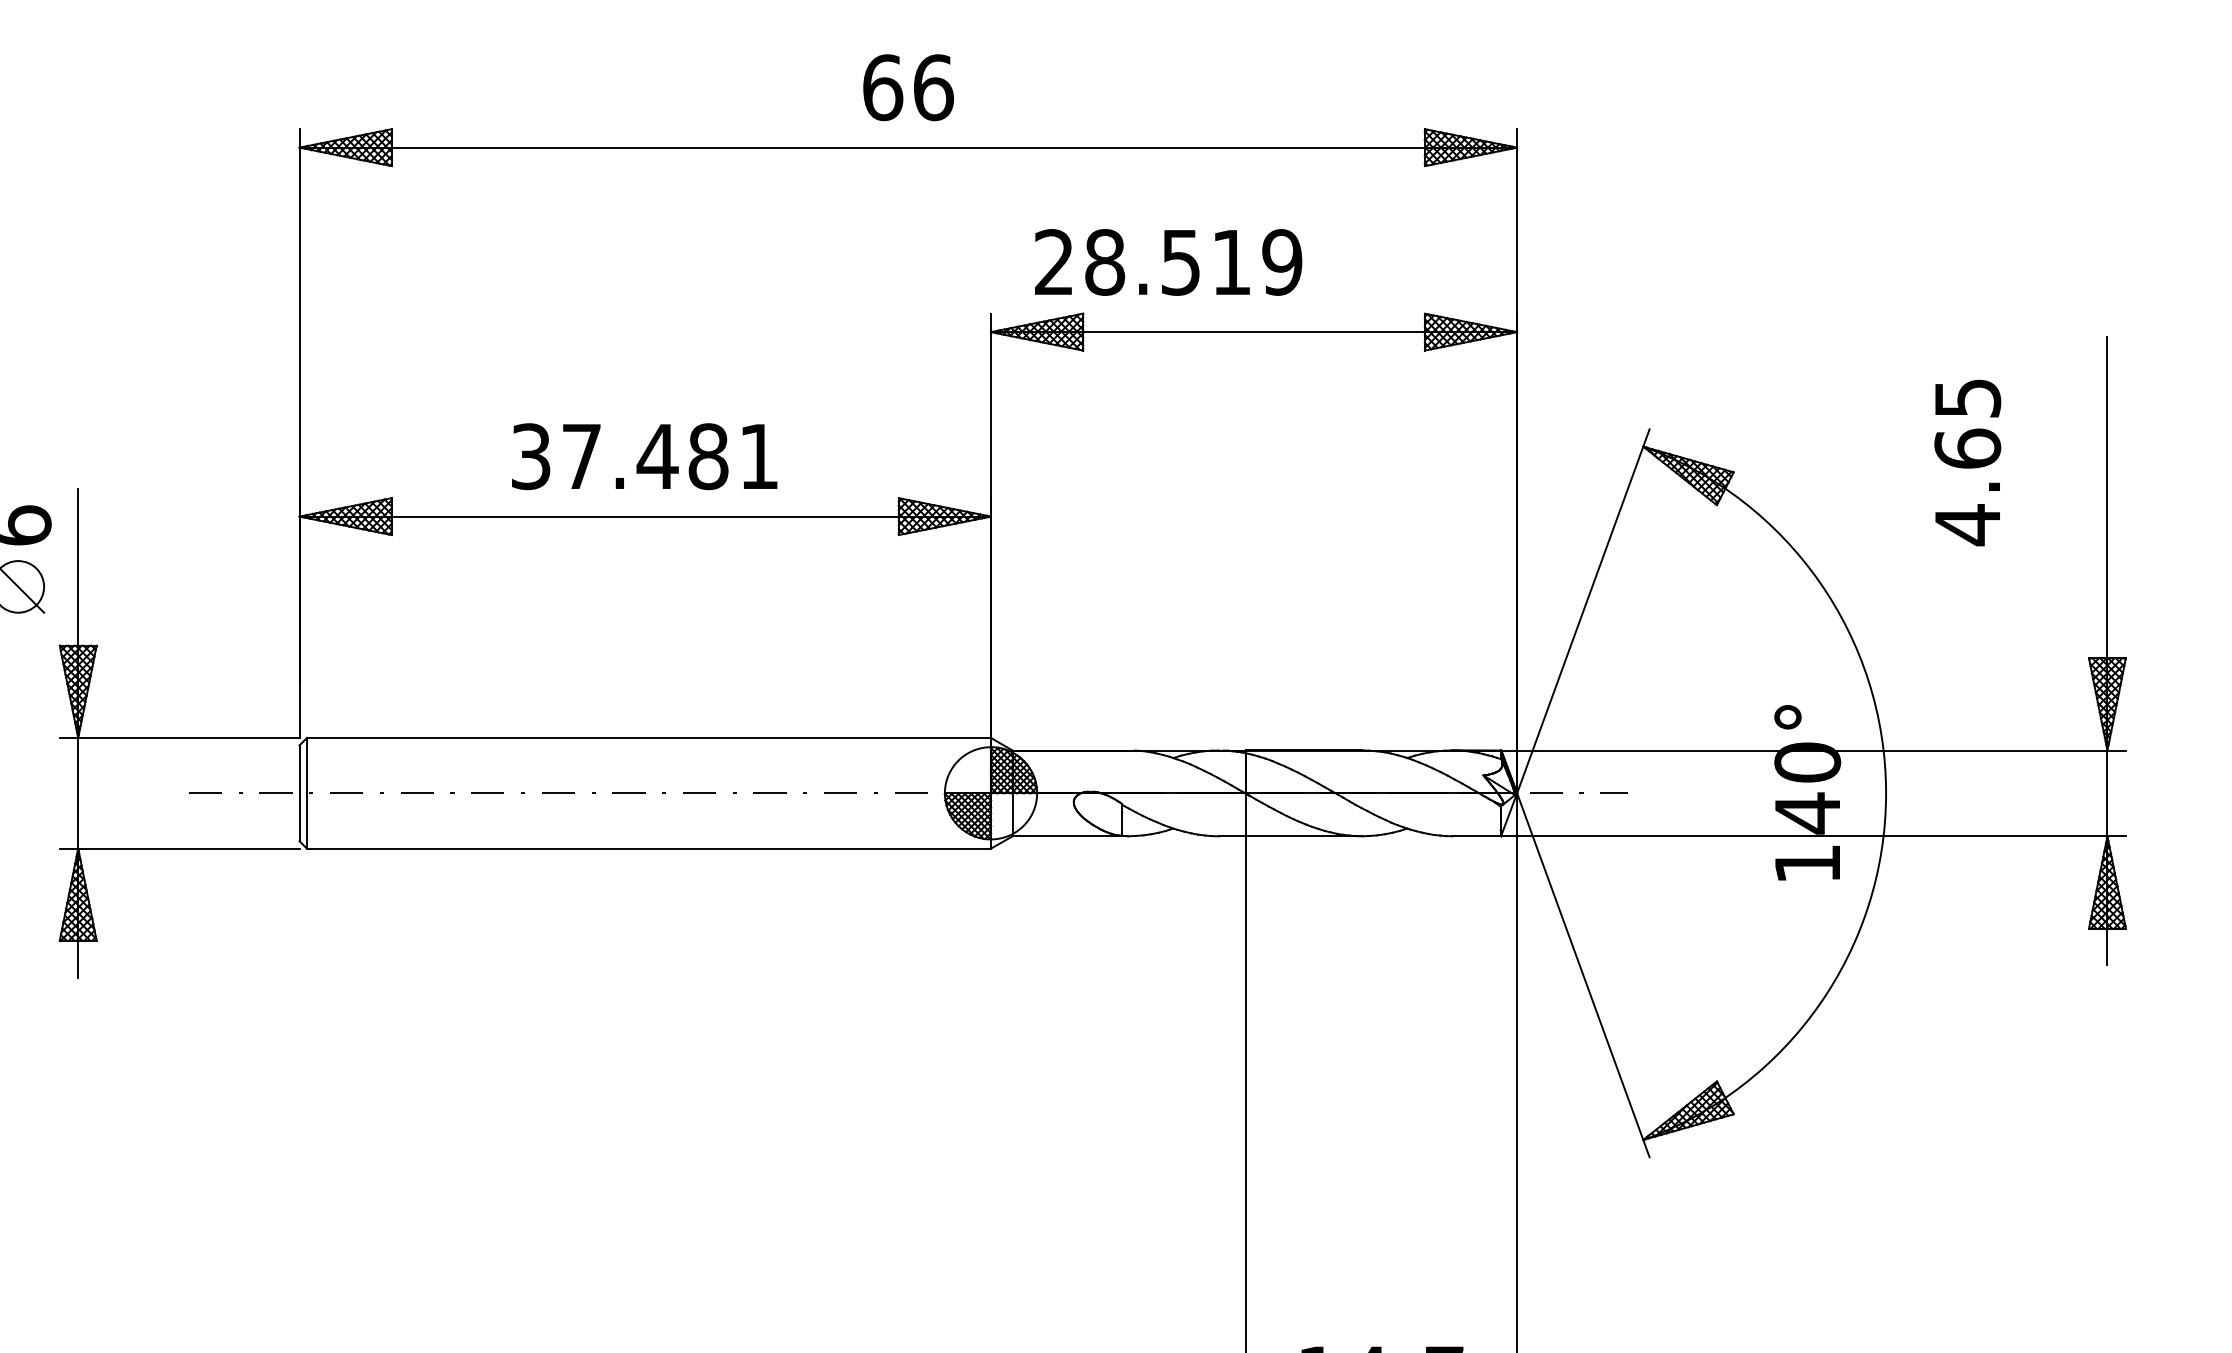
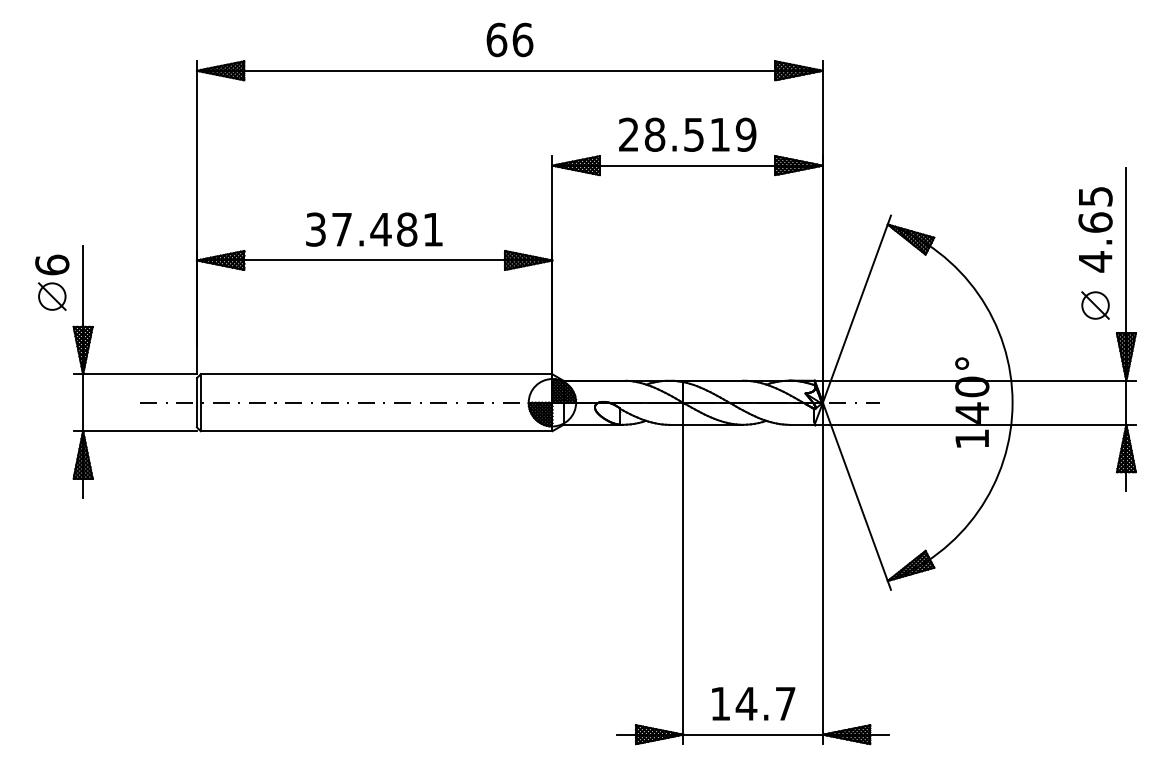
text: (1168, 261) -> (687, 134), moved
text: (1967, 462) -> (1095, 229), moved
part: (2047, 604) -> (1095, 305), added

